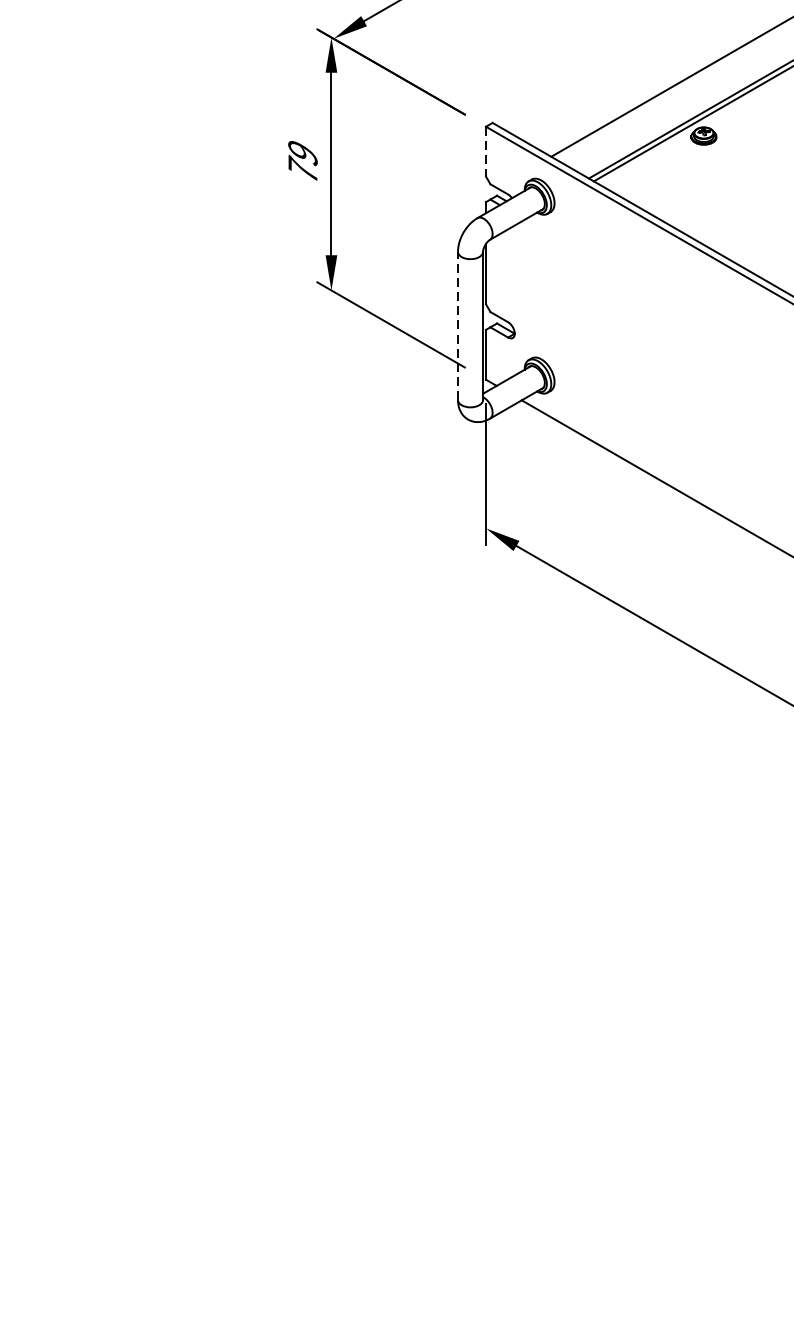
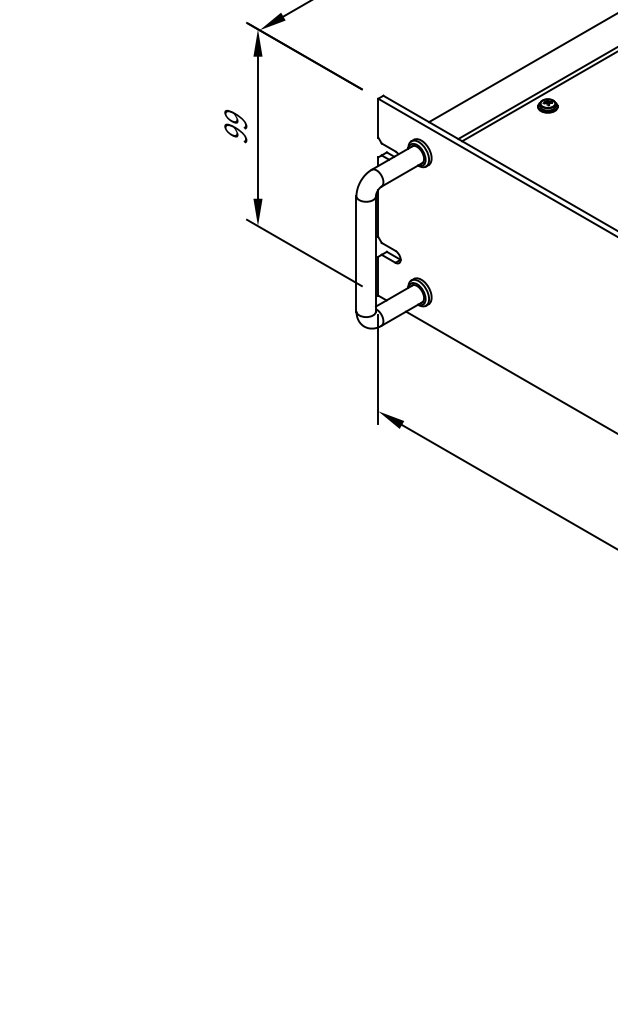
line: (486, 152) -> (378, 118), dashed -> solid
text: (302, 168) -> (235, 131), 79 -> 99
line: (458, 325) -> (356, 253), dashed -> solid

